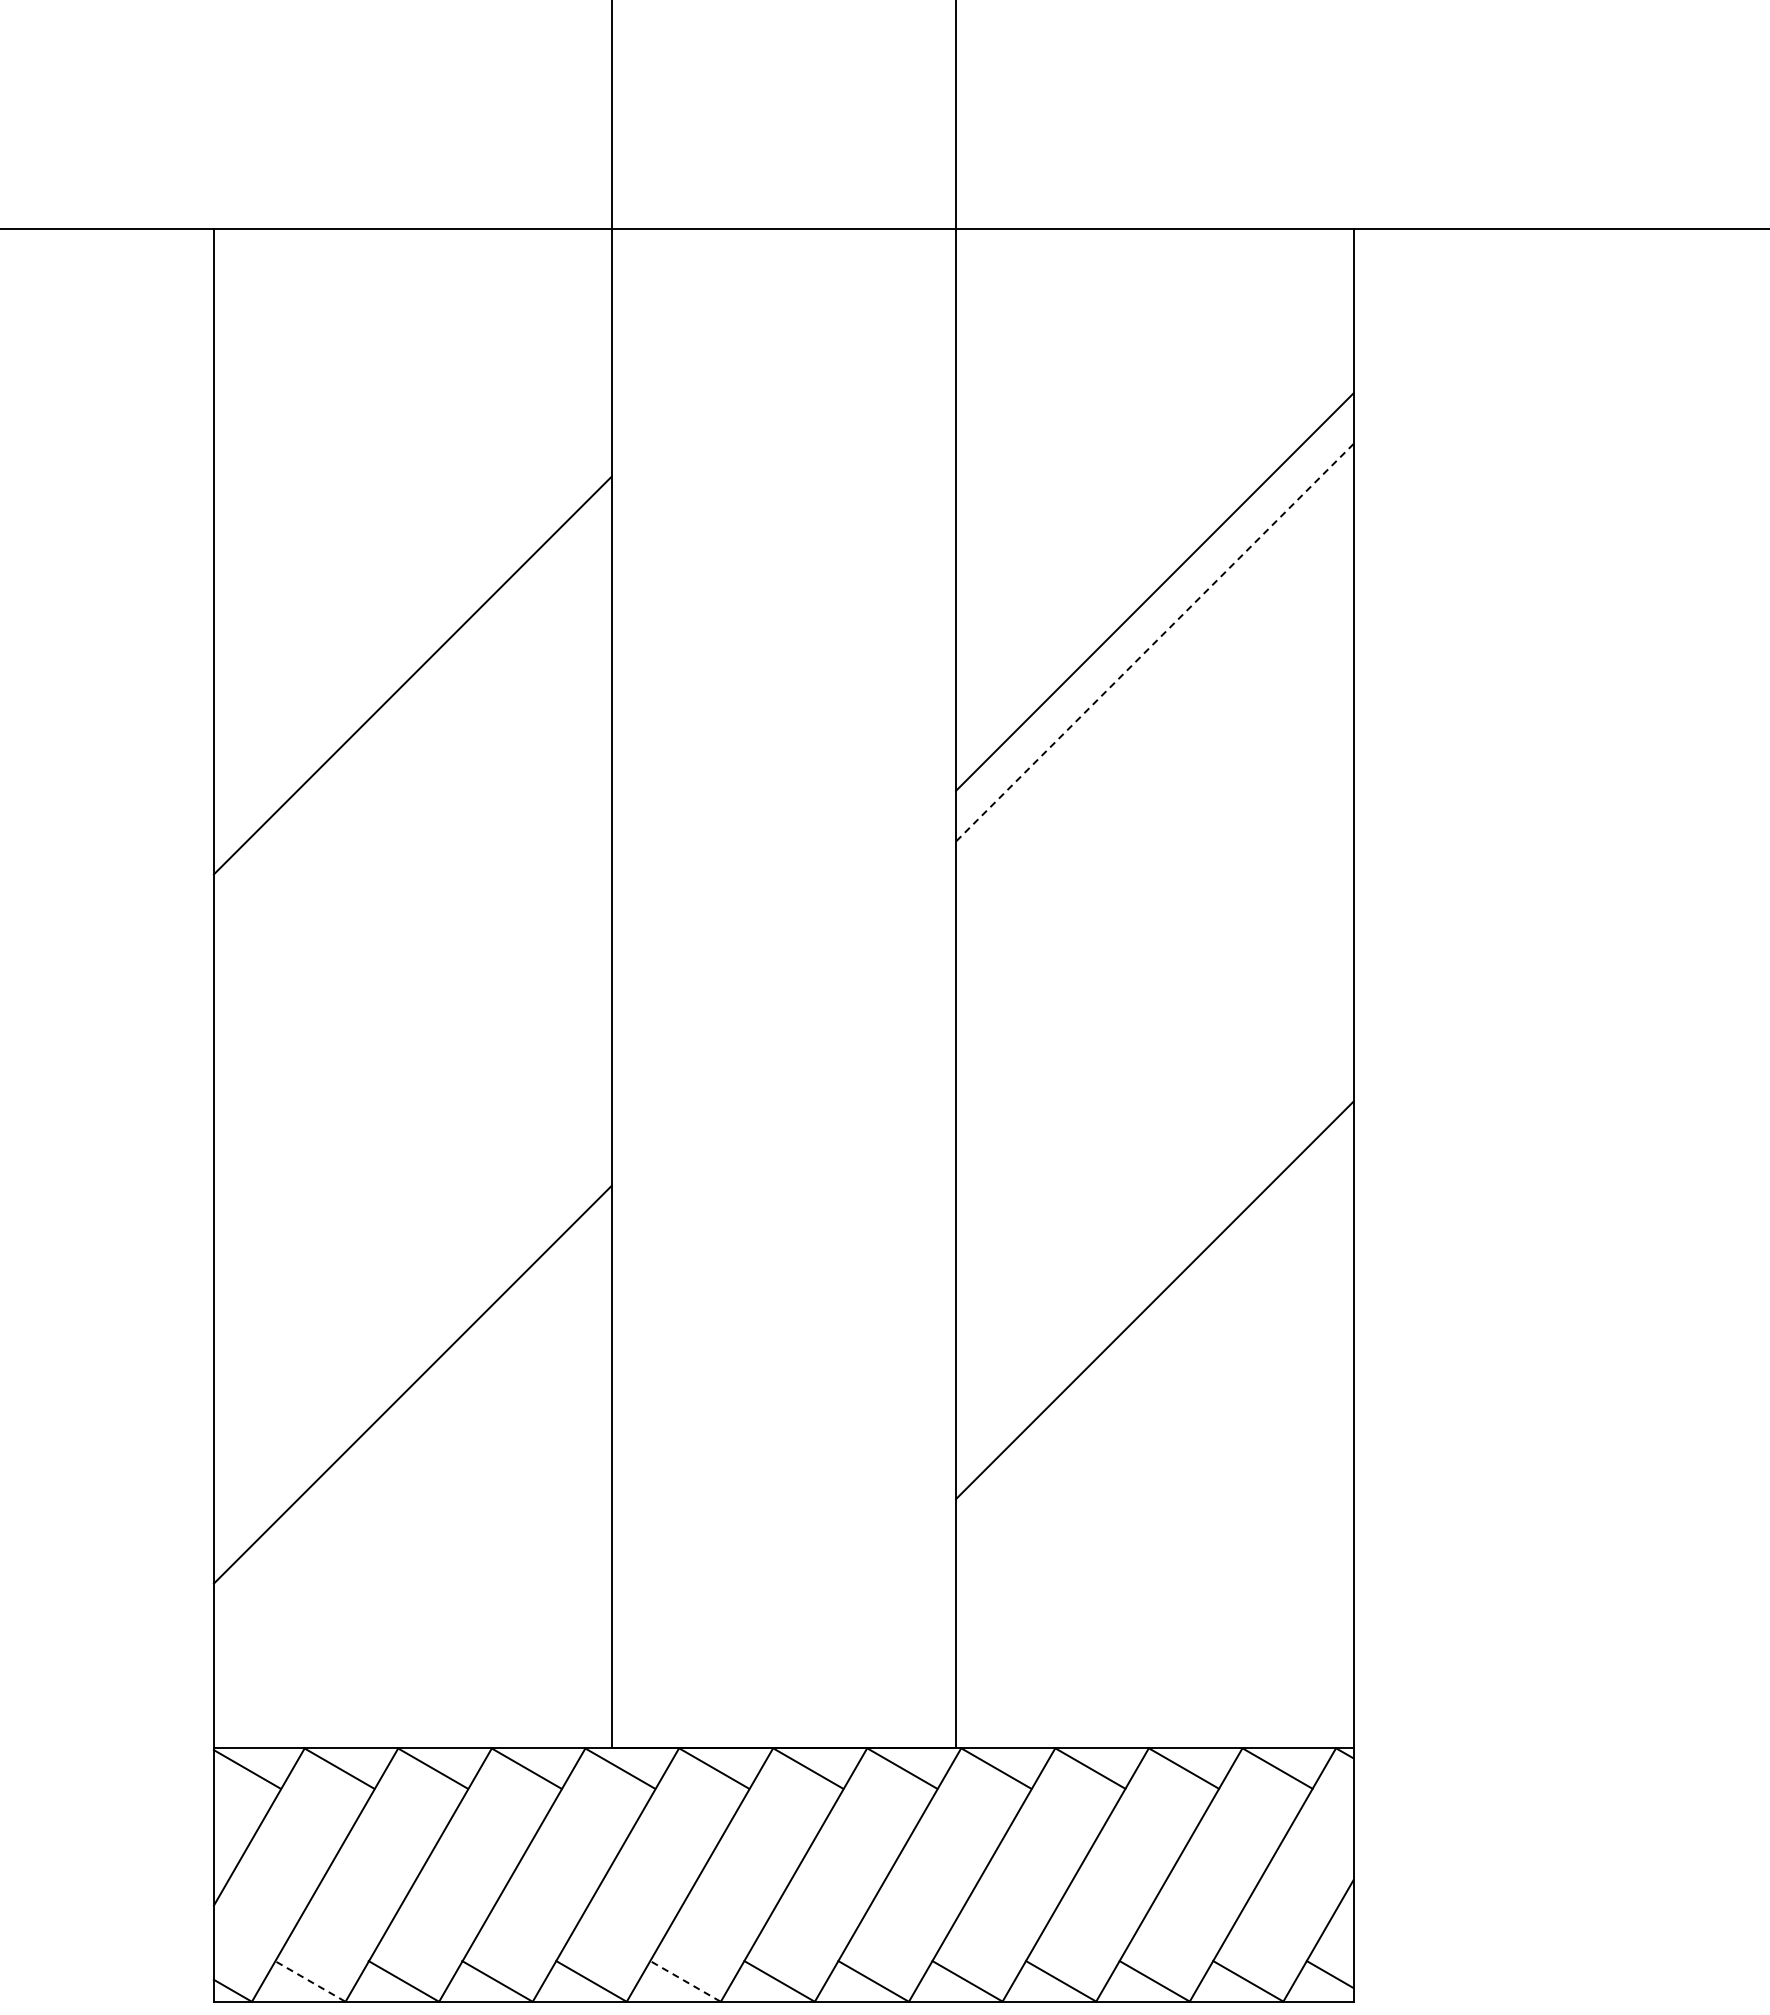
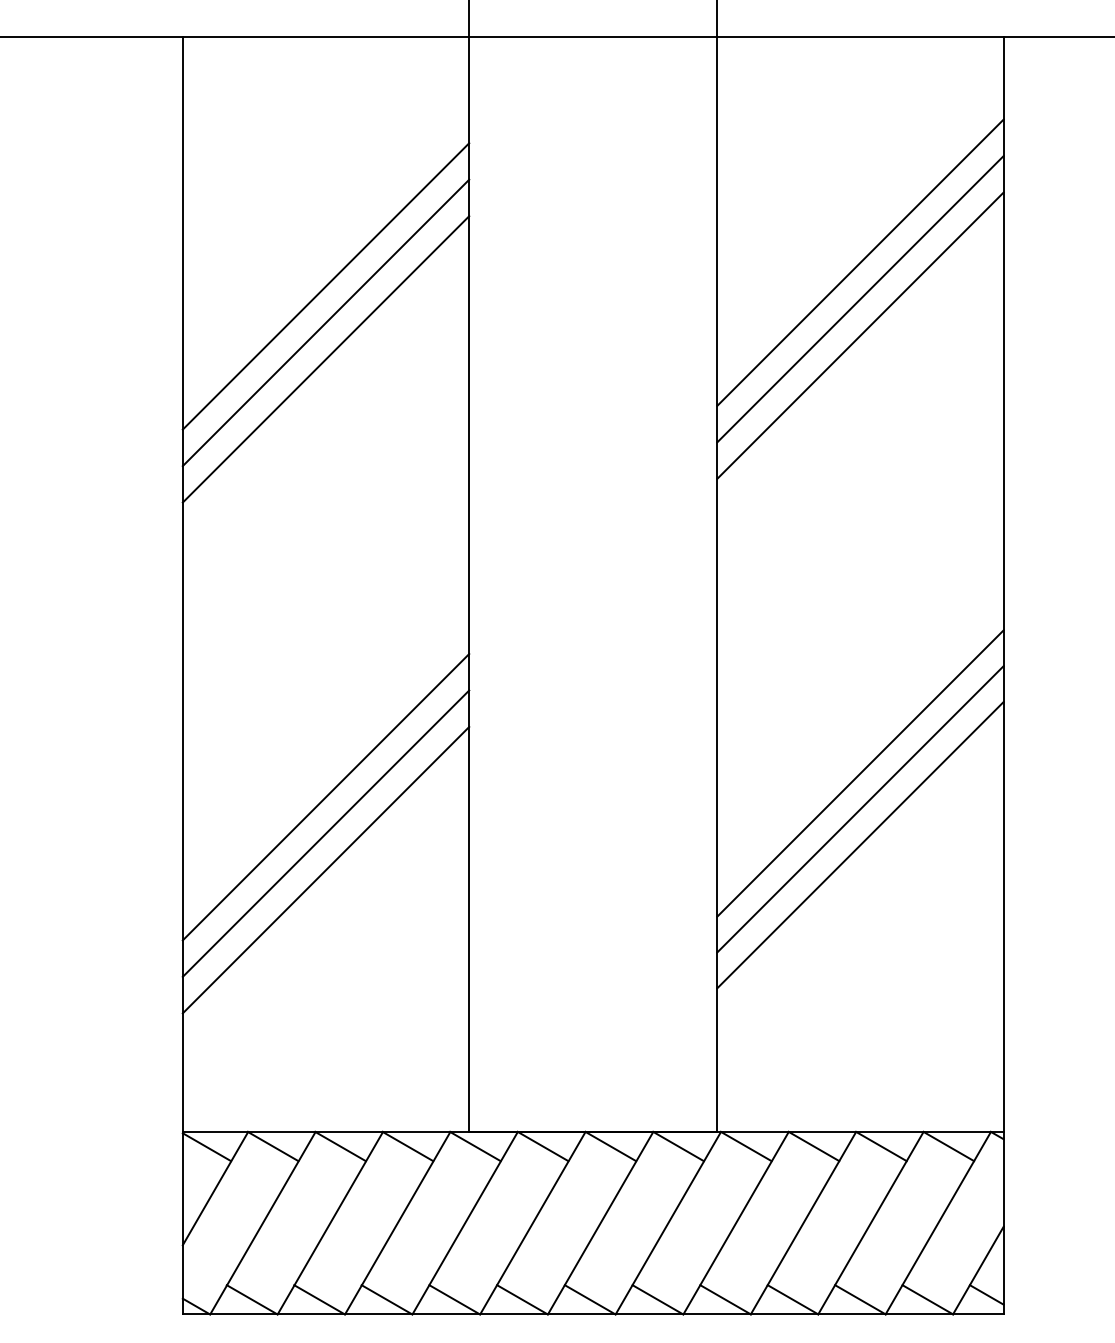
line: (1154, 541) -> (860, 262), added
line: (412, 574) -> (325, 286), added
line: (412, 624) -> (325, 322), added
line: (1154, 643) -> (860, 336), dashed -> solid
line: (1154, 1250) -> (860, 773), added
line: (412, 1283) -> (325, 797), added
line: (412, 1334) -> (325, 833), added
line: (1154, 1349) -> (860, 844), added
line: (310, 1981) -> (252, 1299), dashed -> solid
line: (685, 1981) -> (522, 1299), dashed -> solid

